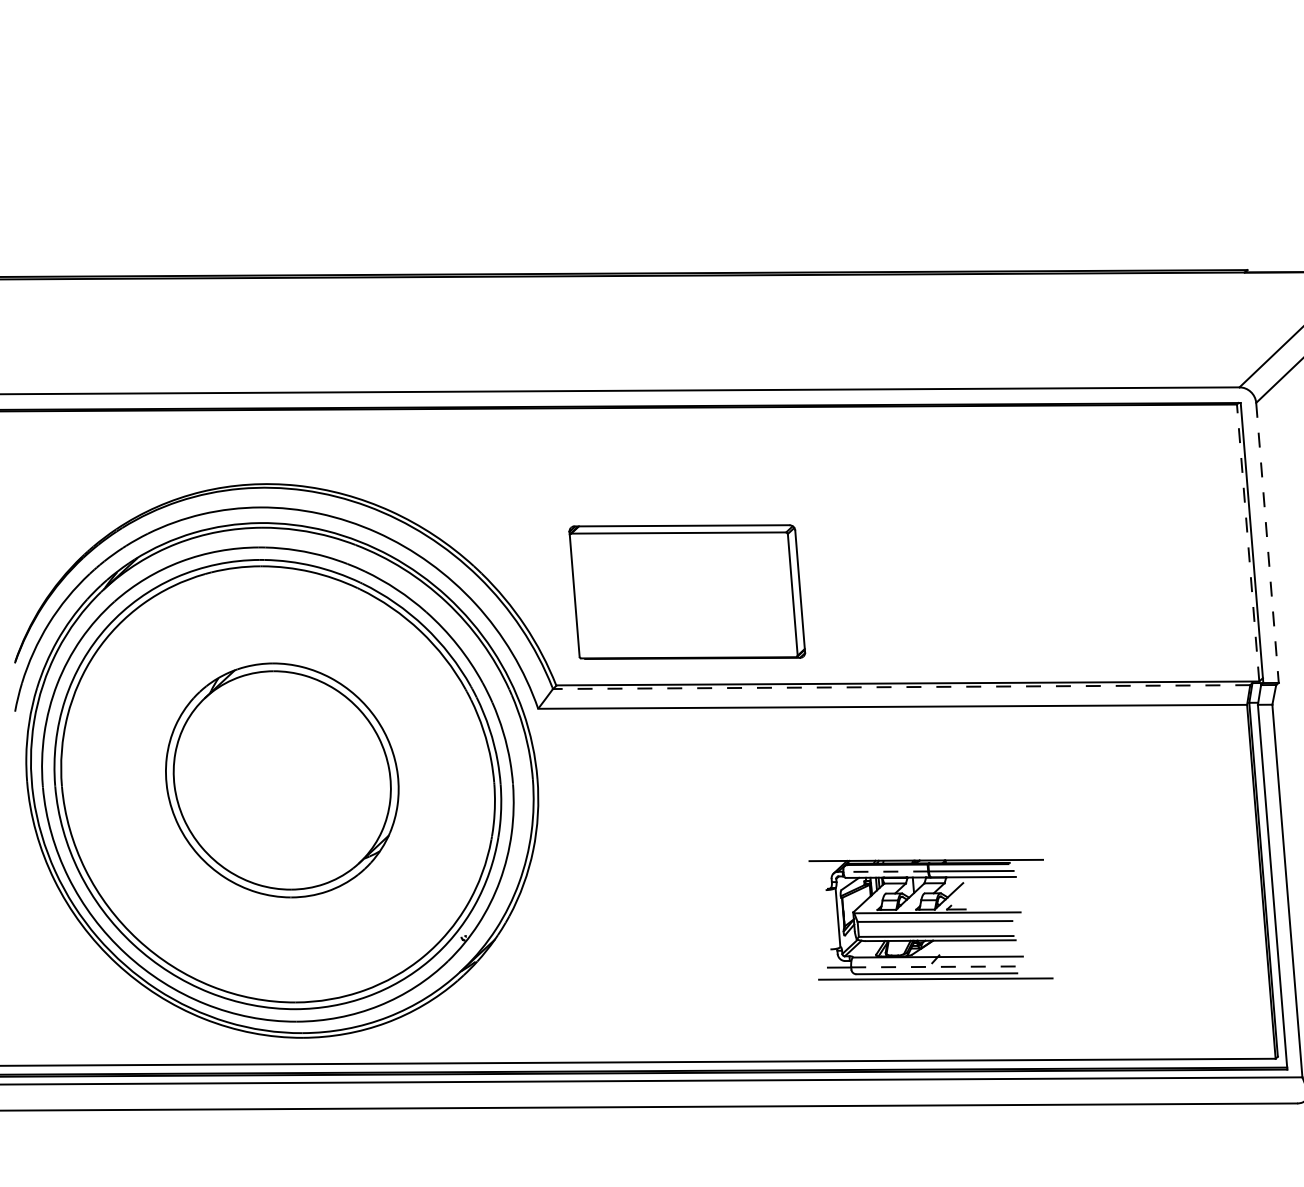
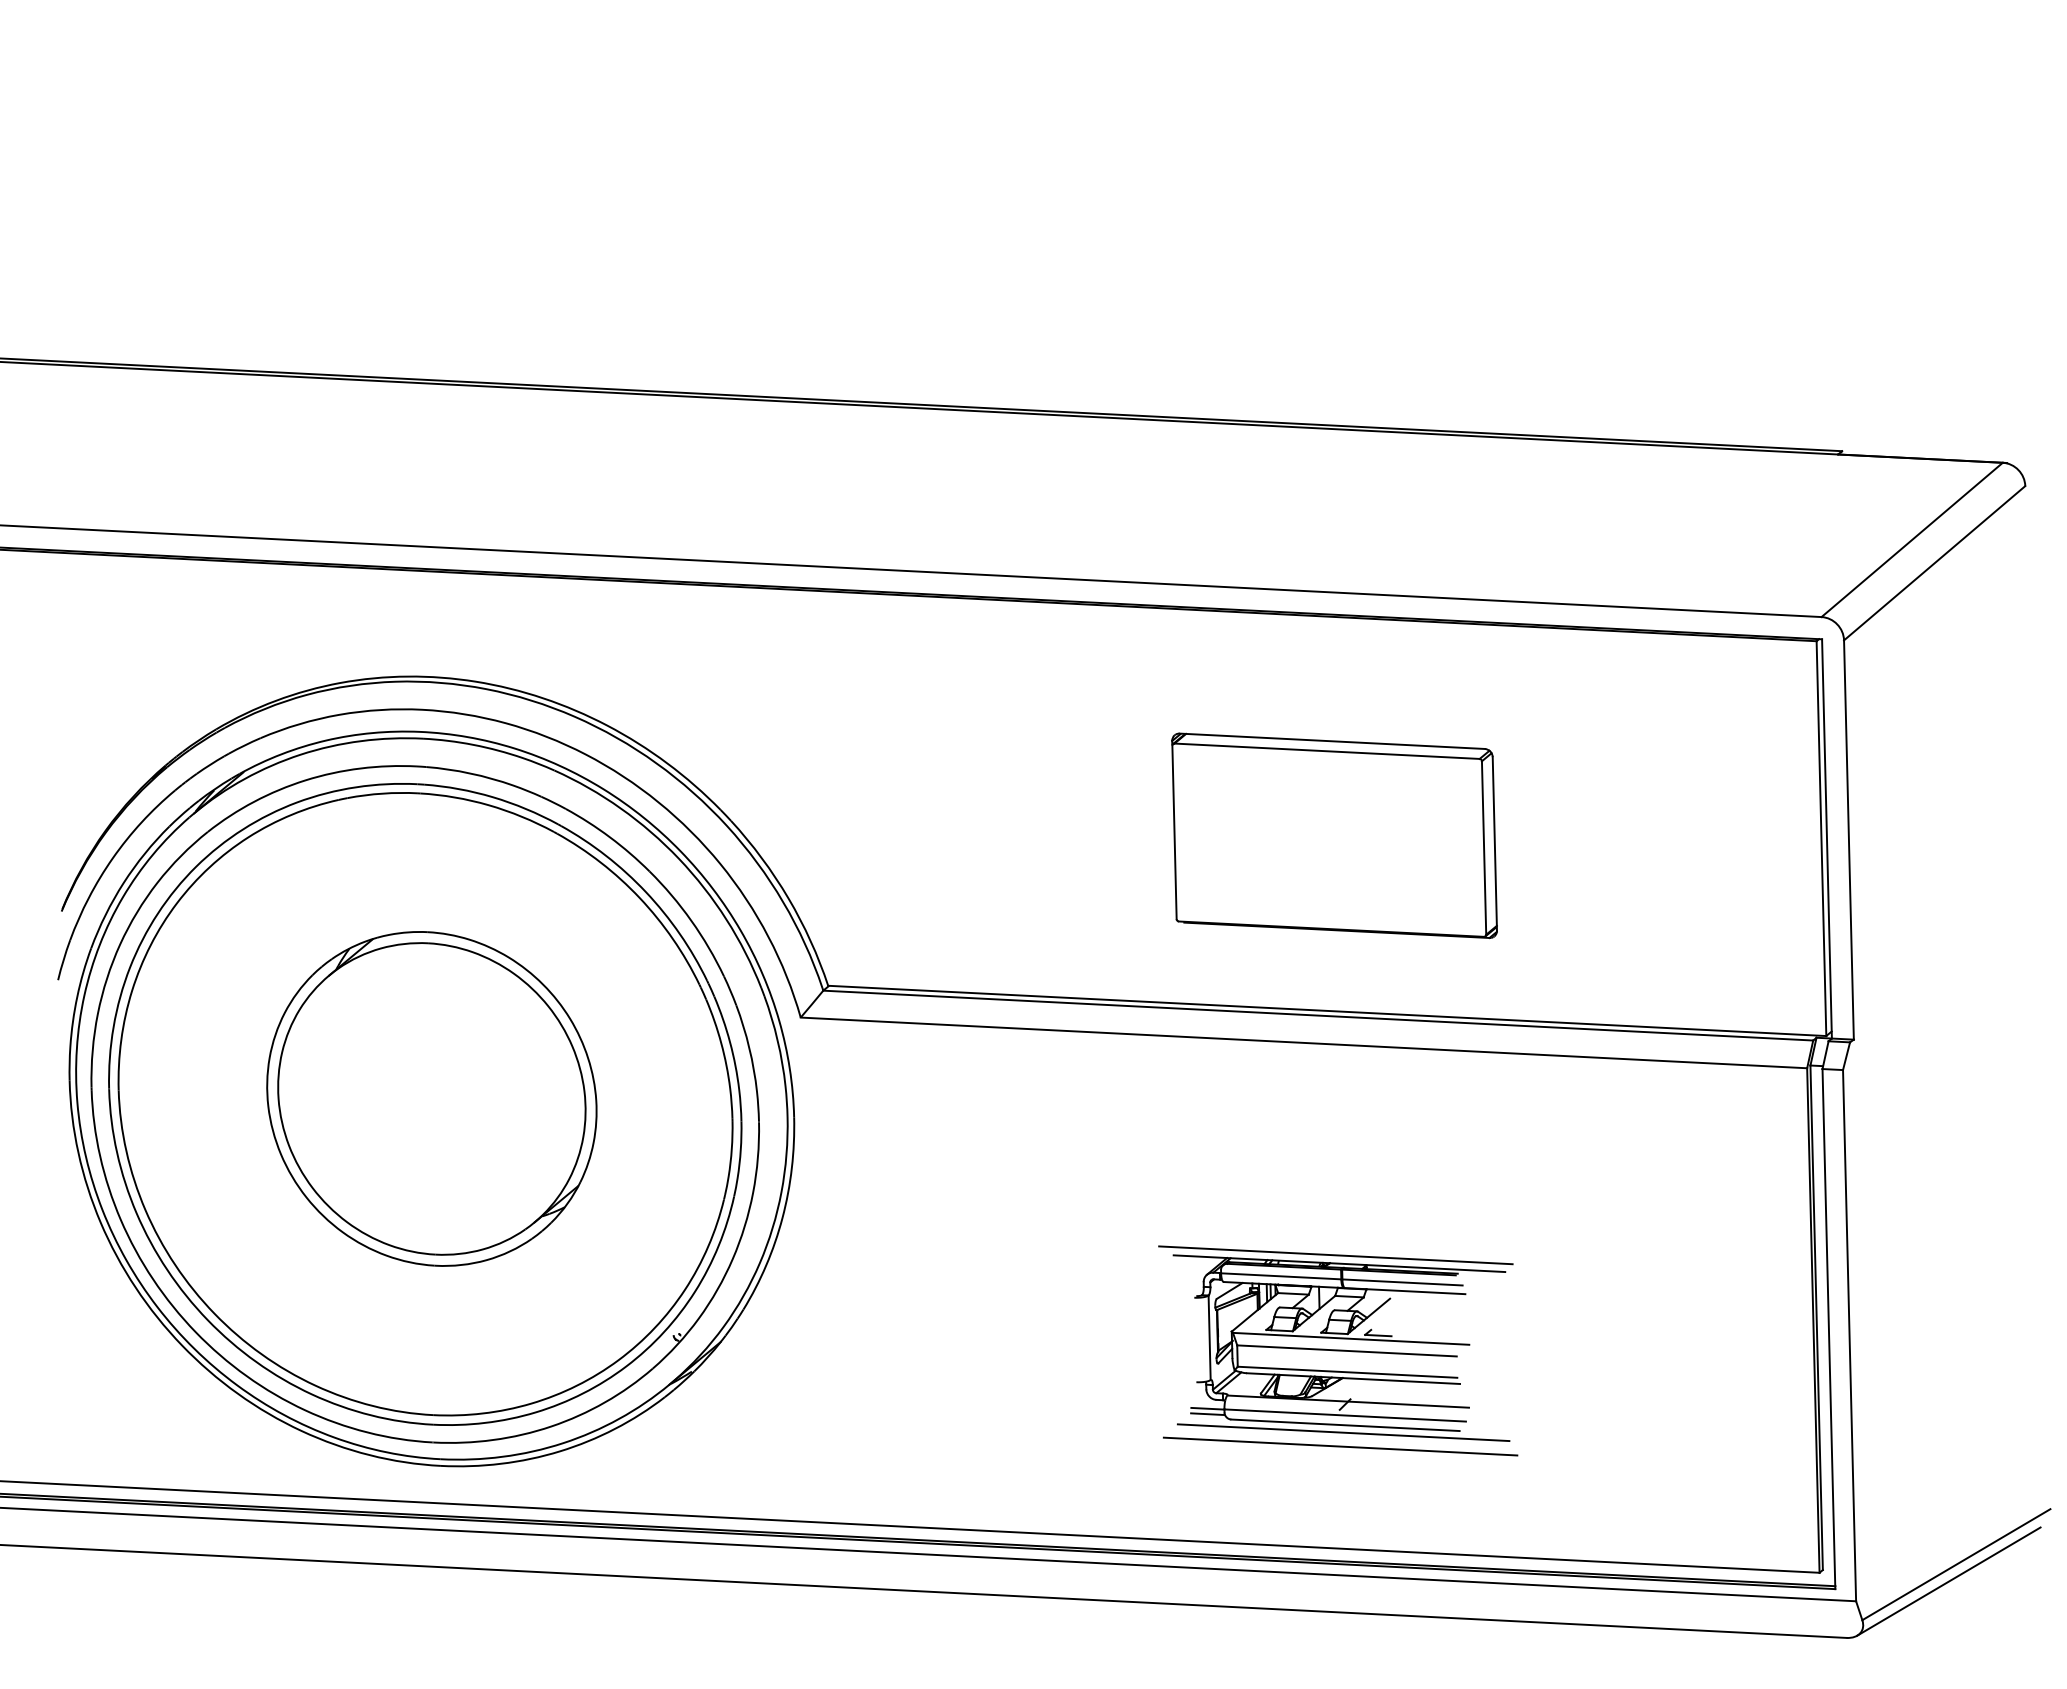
line: (1248, 542) -> (1821, 838), dashed -> solid
line: (1267, 543) -> (1848, 840), dashed -> solid
part: (687, 591) -> (1334, 835), moved
line: (901, 687) -> (1318, 1015), dashed -> solid
line: (923, 854) -> (1335, 1255), added
line: (885, 871) -> (1280, 1276), dashed -> solid
line: (936, 966) -> (1345, 1415), dashed -> solid
line: (839, 971) -> (1207, 1414), added
line: (934, 988) -> (1340, 1446), added

